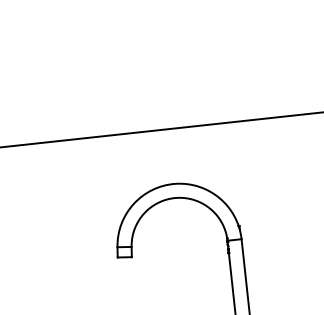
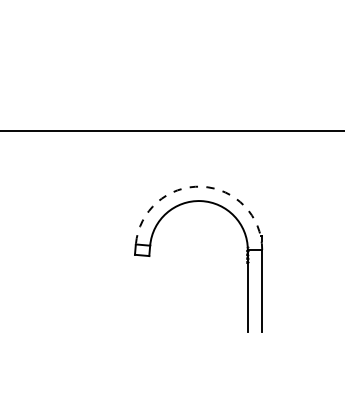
arc: (175, 183) -> (201, 186), solid -> dashed

